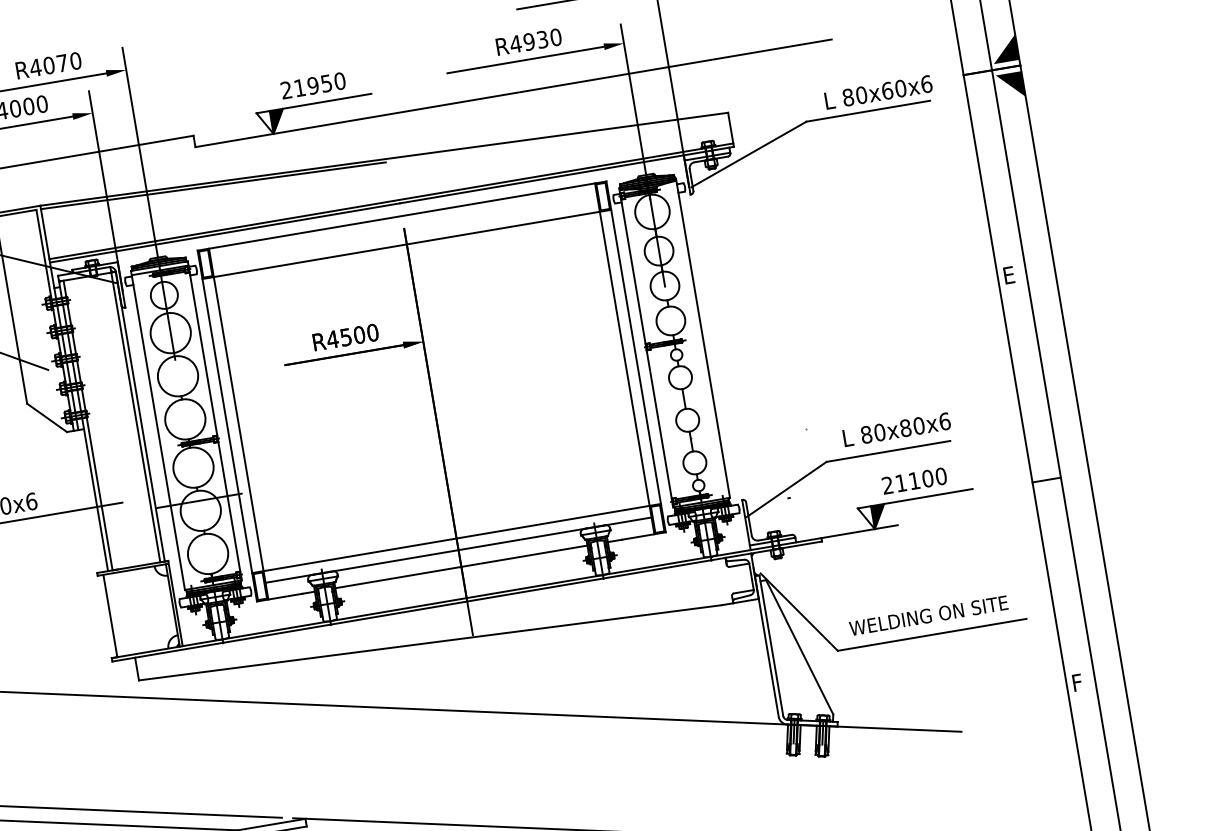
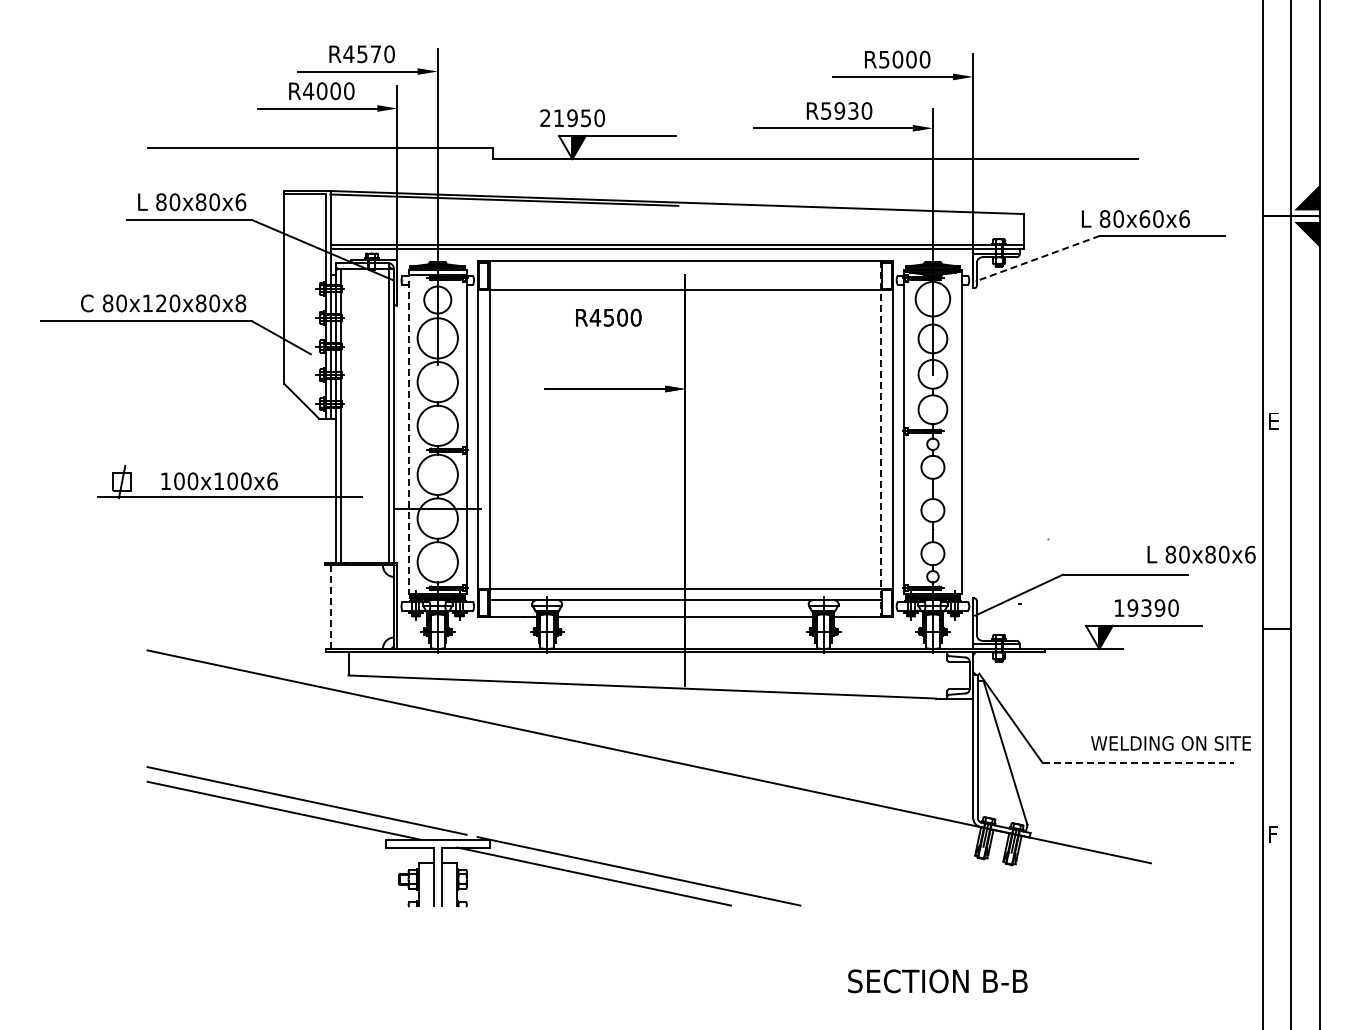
text: (515, 43) -> (825, 110), R4930 -> R5930
text: (49, 65) -> (362, 54), R4070 -> R4570
text: (313, 86) -> (572, 118), moved
text: (878, 91) -> (1135, 218), moved
line: (748, 154) -> (1037, 258), solid -> dashed
text: (345, 337) -> (608, 317), moved
line: (625, 358) -> (881, 439), solid -> dashed
text: (896, 429) -> (1201, 554), moved
line: (158, 430) -> (409, 432), solid -> dashed
text: (907, 482) -> (1139, 608), 21100 -> 19390
text: (928, 615) -> (1170, 743), moved
line: (110, 616) -> (331, 607), solid -> dashed
line: (932, 634) -> (1138, 762), solid -> dashed

